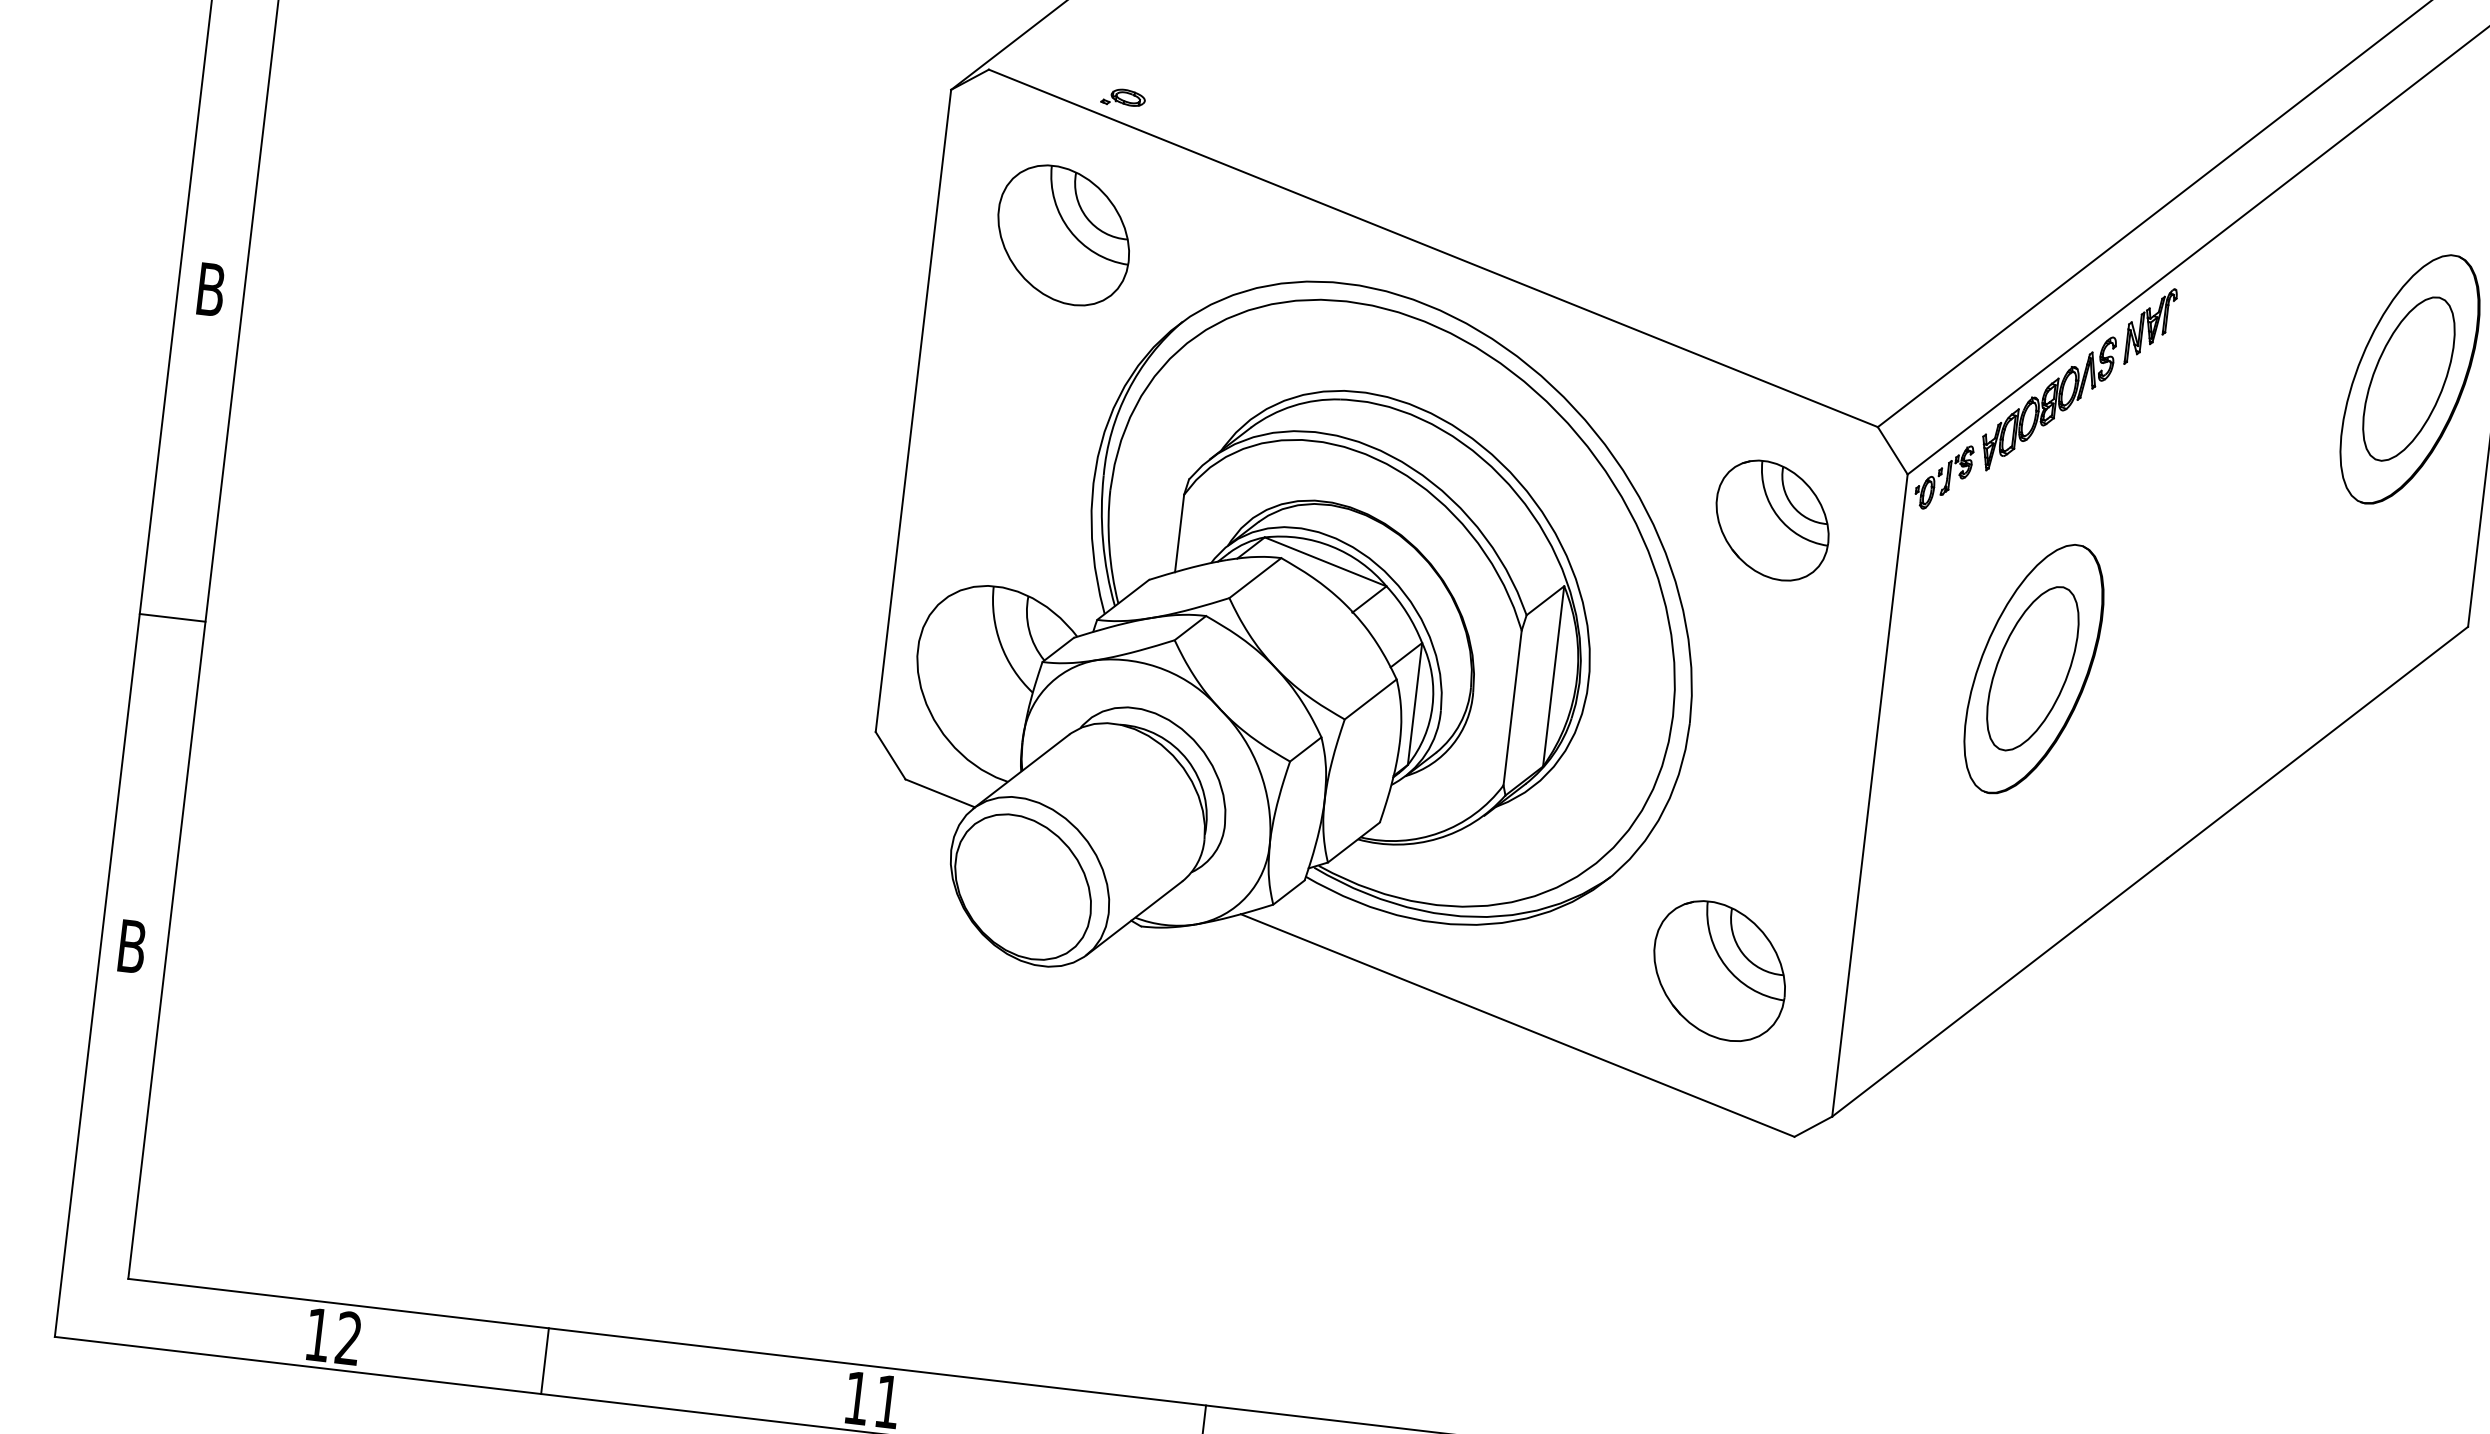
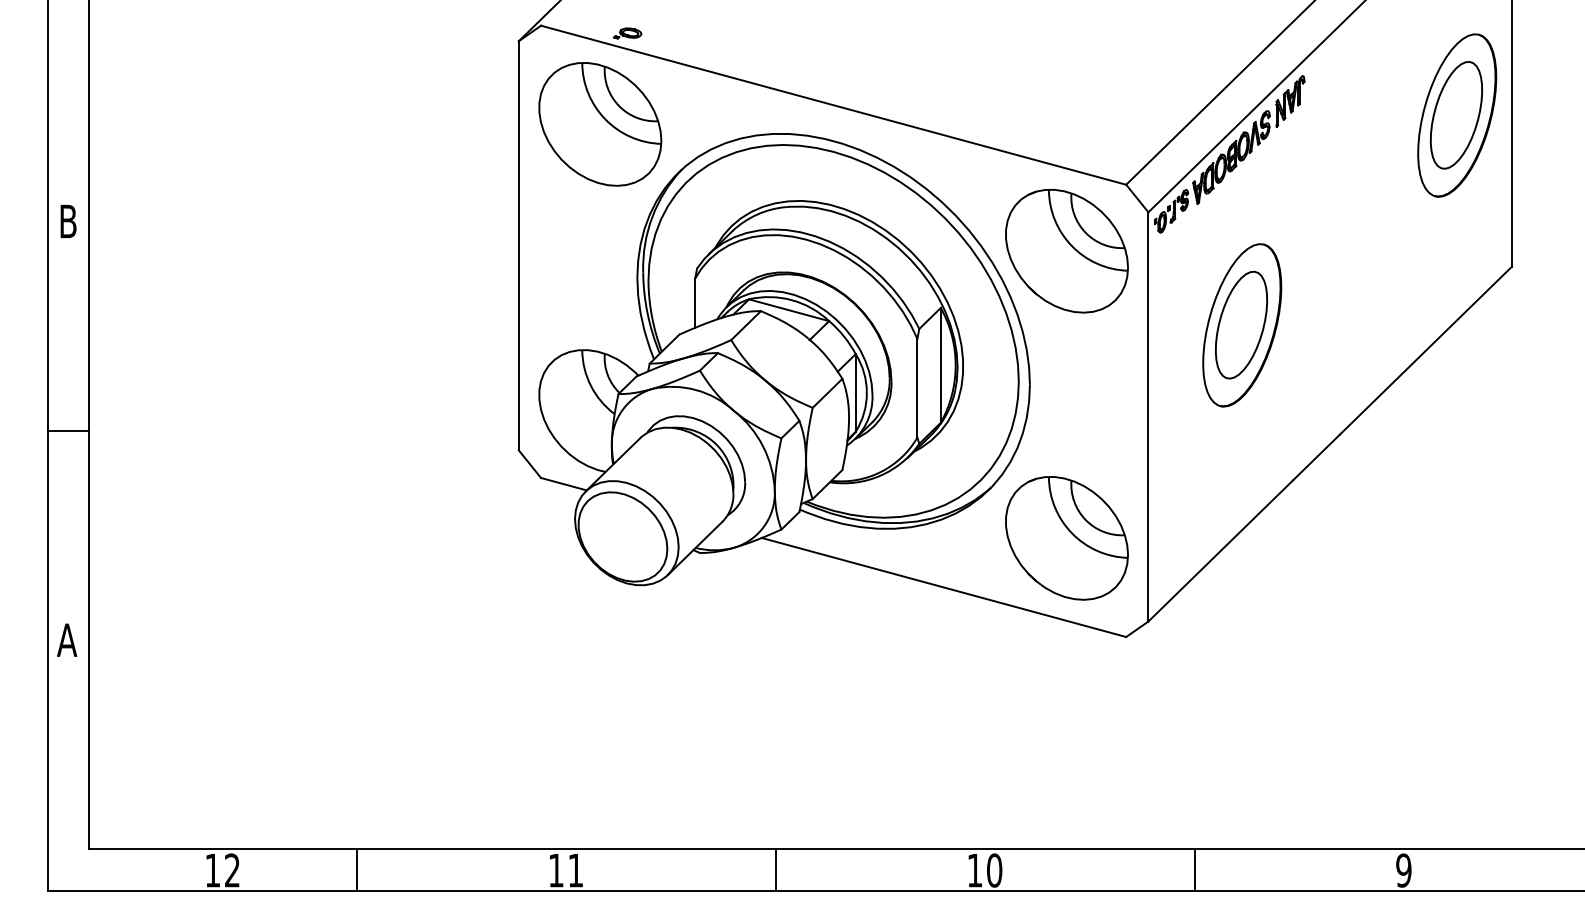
part: (1063, 235) -> (600, 124), size x1.43
part: (1771, 520) -> (1066, 251), size x1.67
text: (132, 945) -> (67, 639), B -> A
part: (1718, 971) -> (1066, 538), size x1.43

